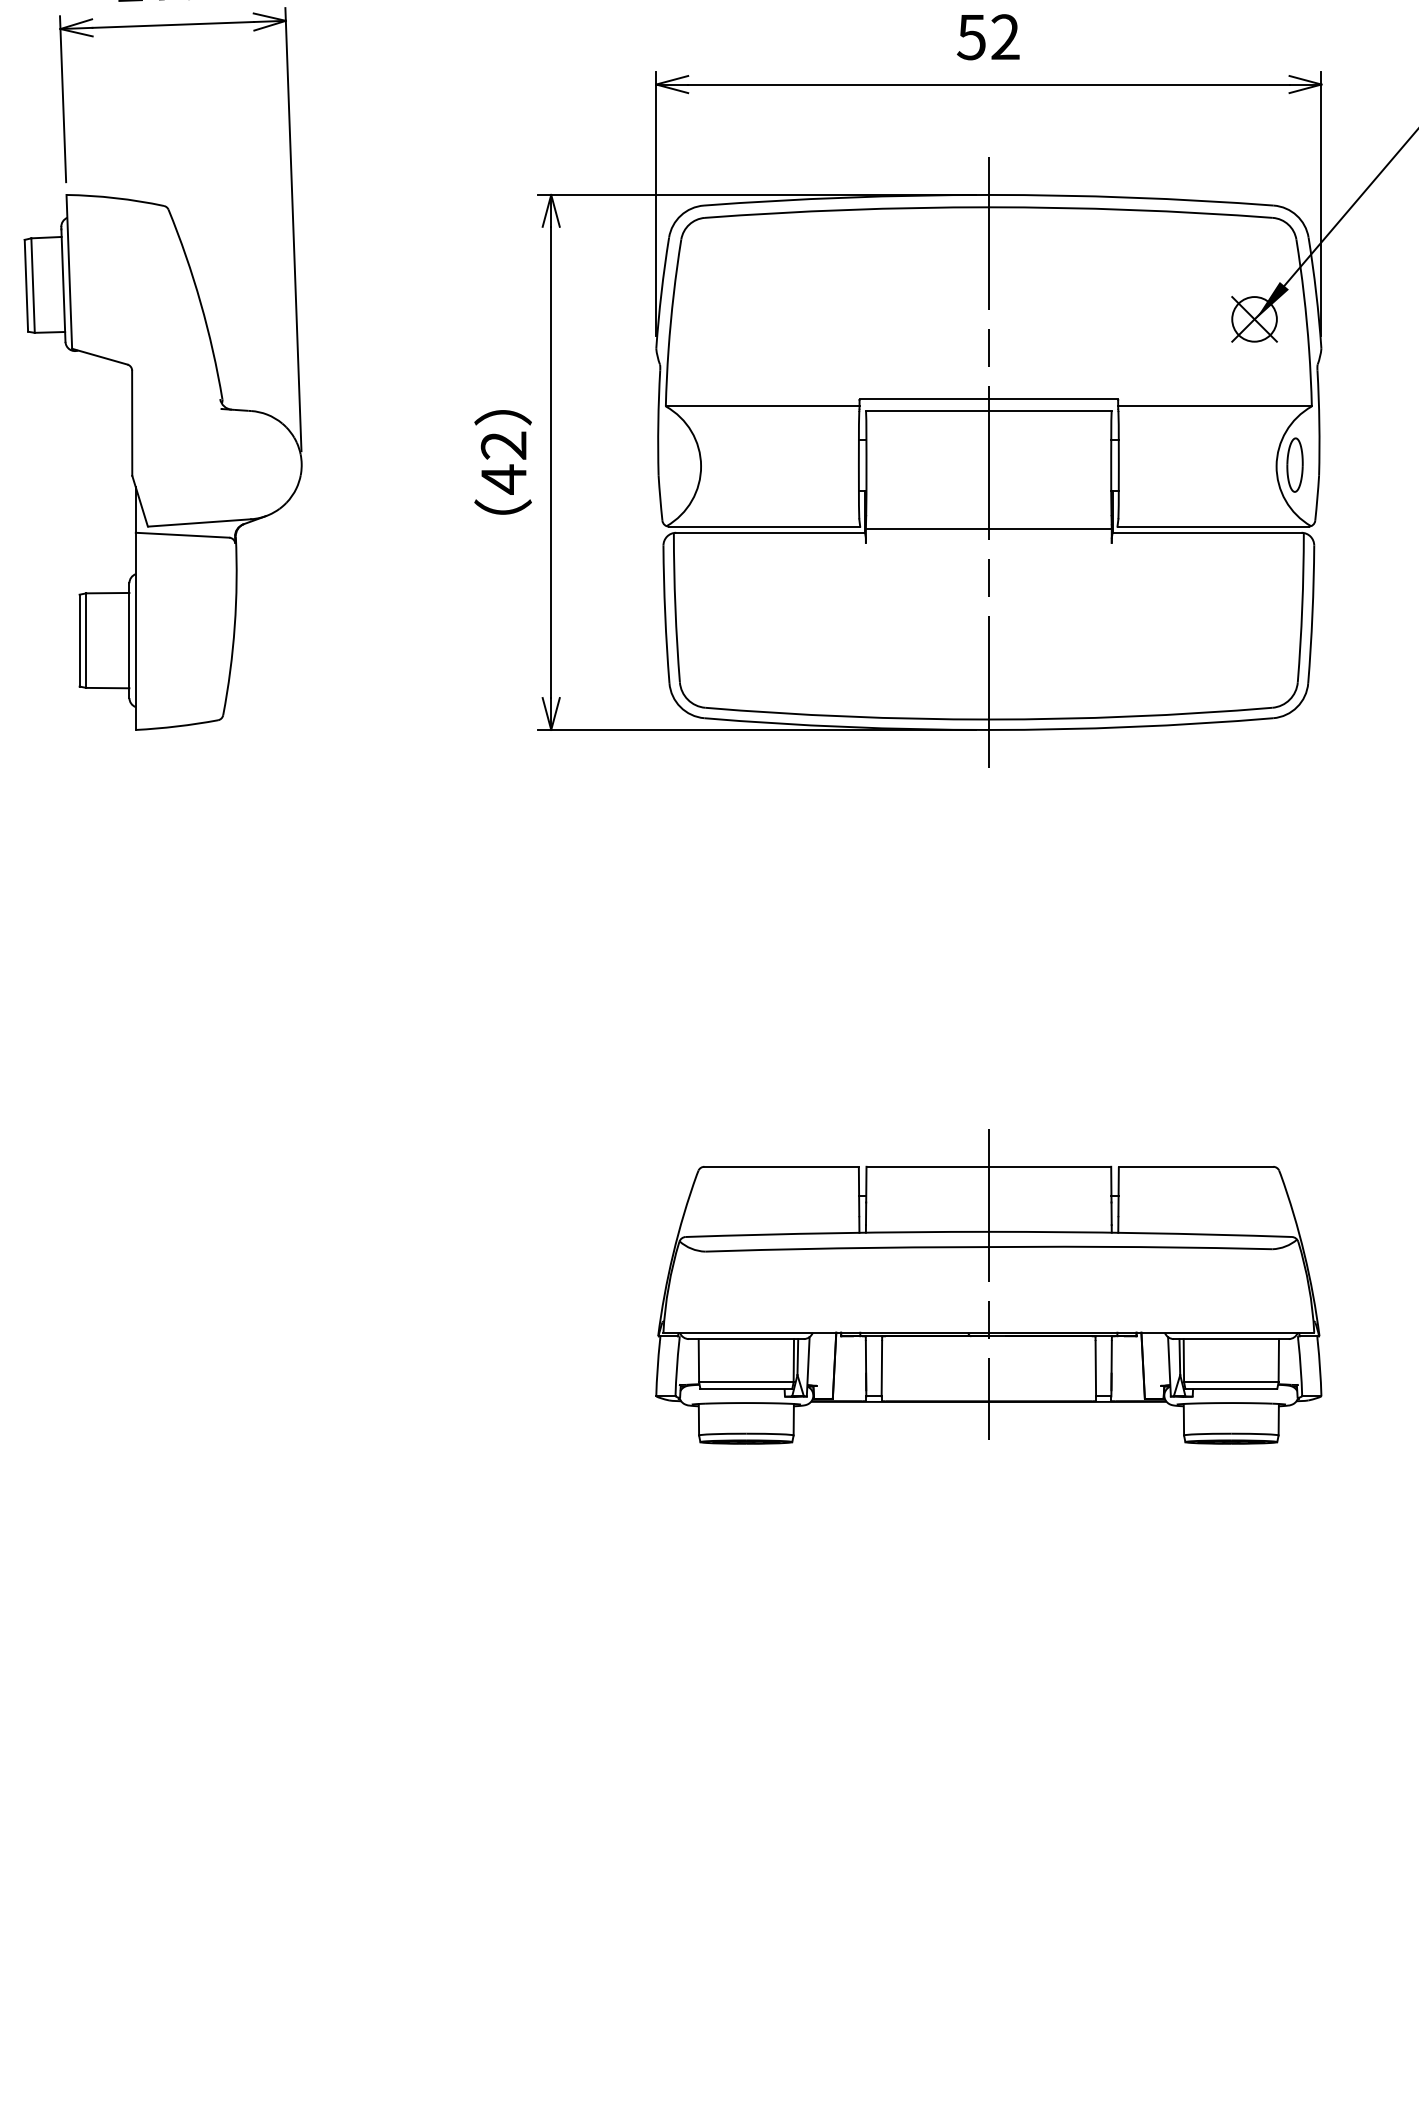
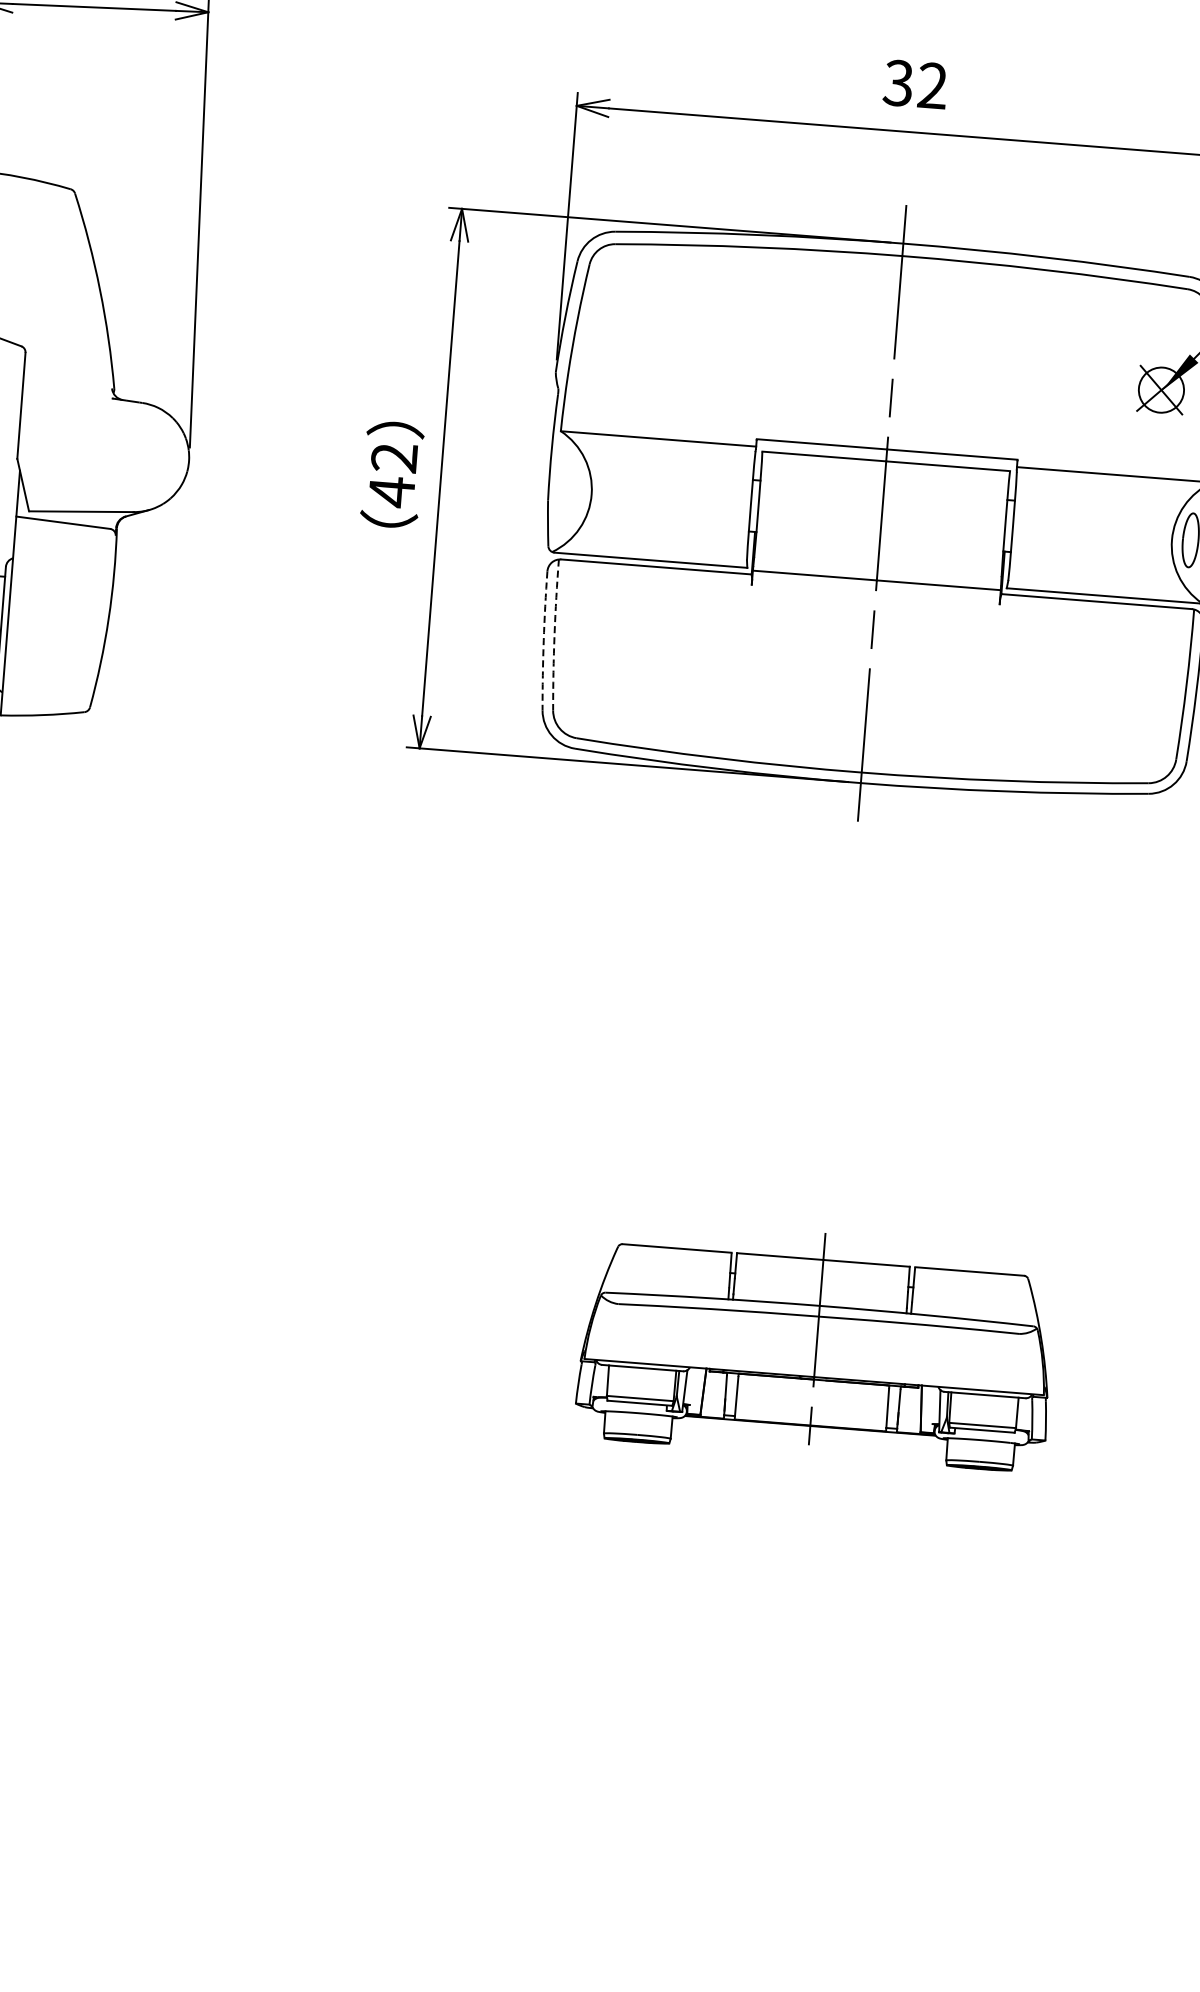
text: (971, 36) -> (898, 82), 52 -> 32
arc: (675, 607) -> (554, 634), solid -> dashed
arc: (665, 614) -> (544, 641), solid -> dashed
part: (988, 1286) -> (816, 1344), size x0.7

